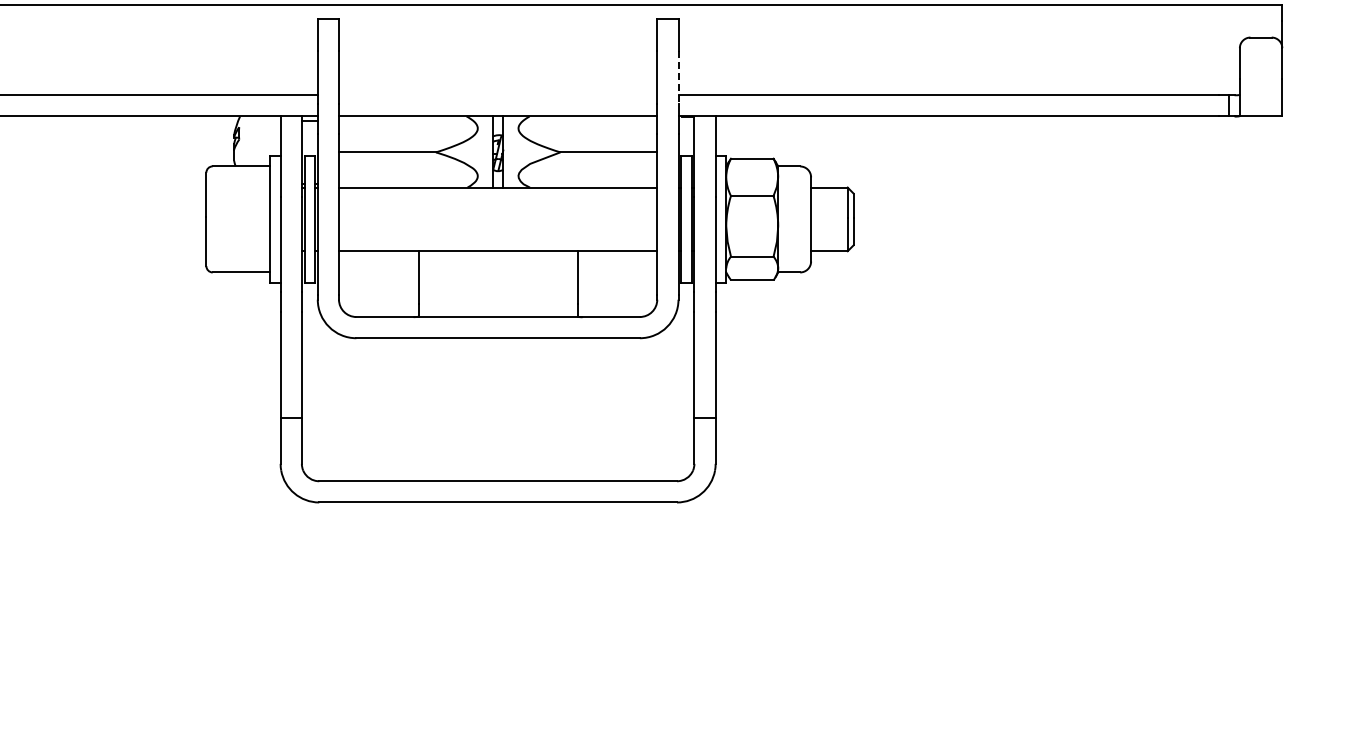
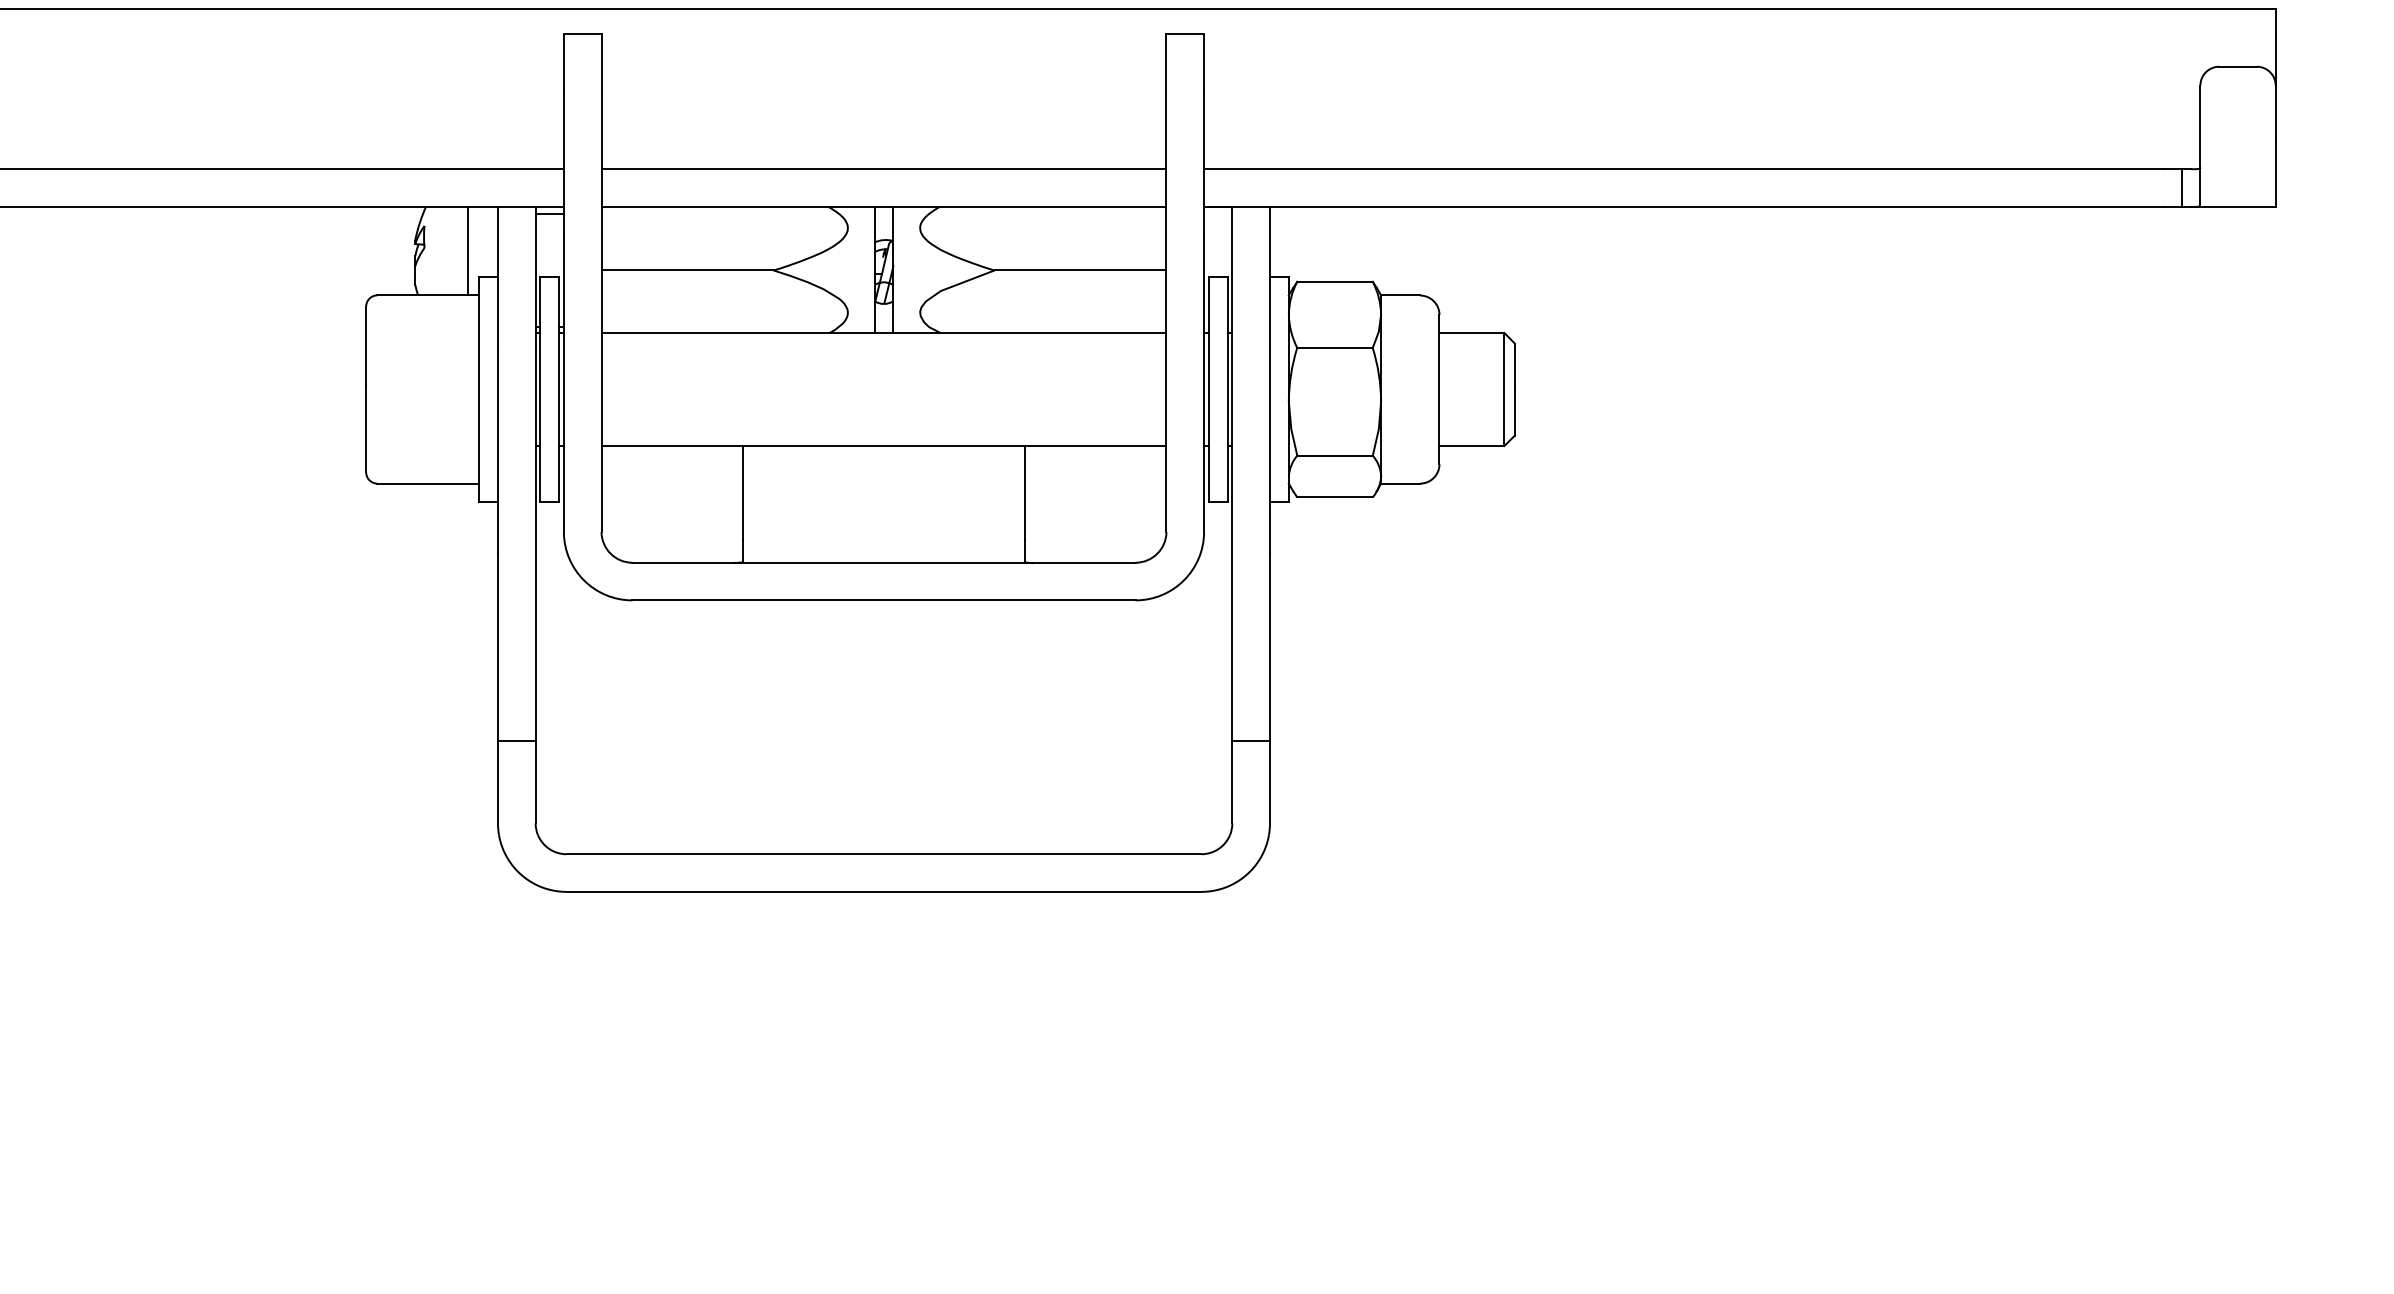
line: (678, 77) -> (1204, 137), dashed -> solid
line: (497, 95) -> (882, 169), added
line: (263, 141) -> (467, 251), added

